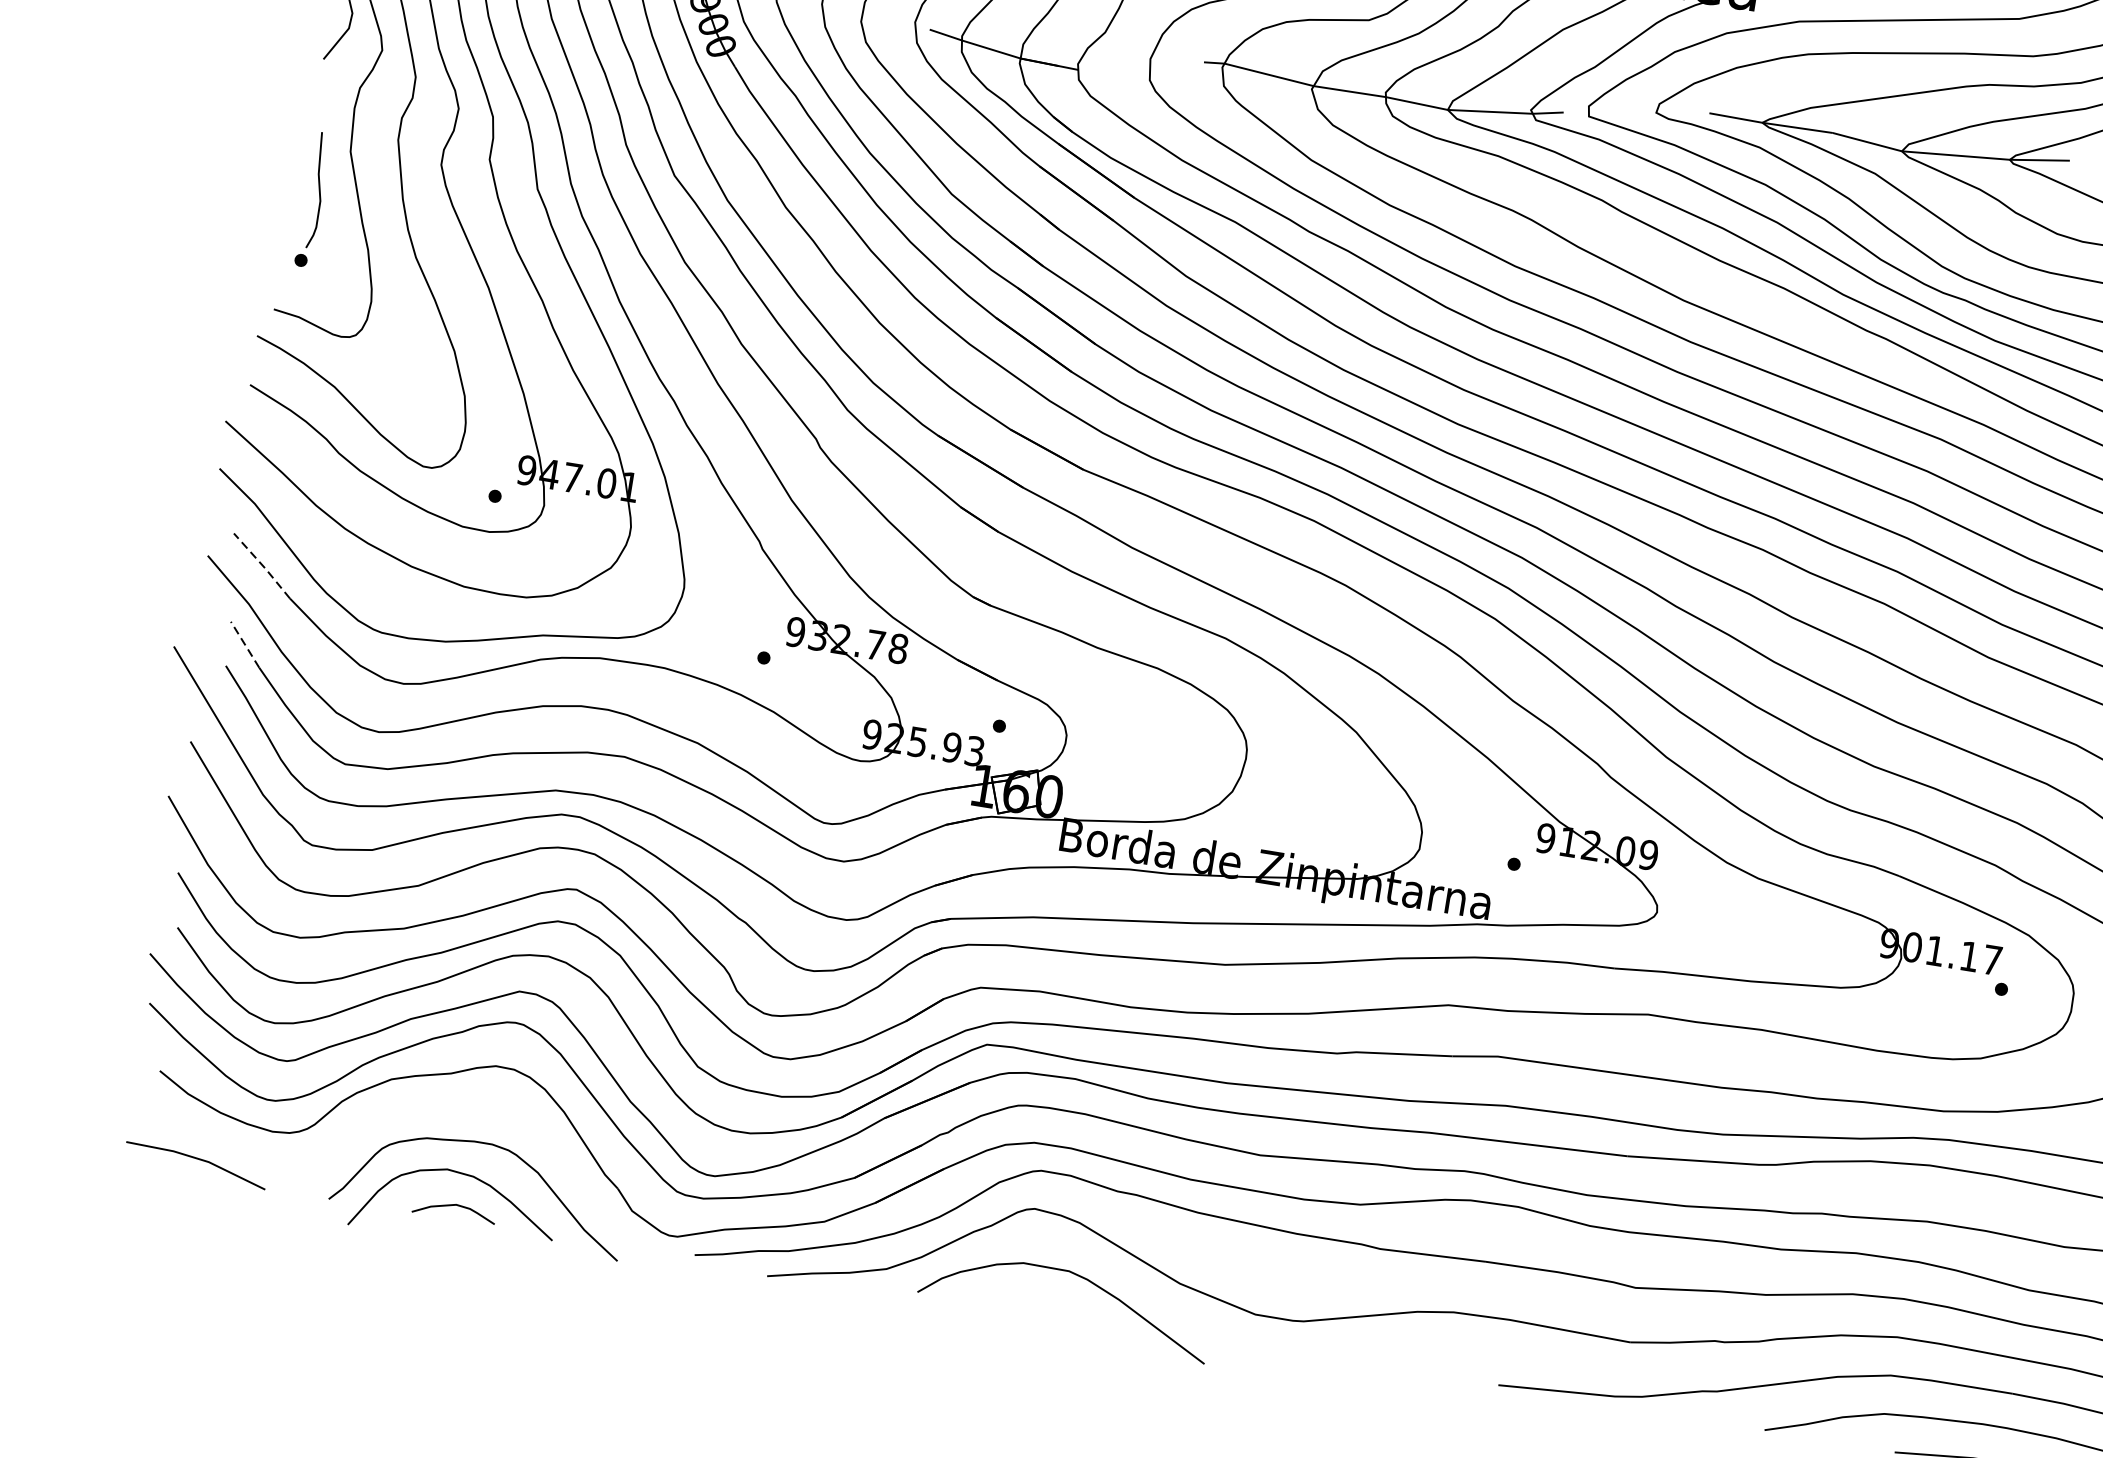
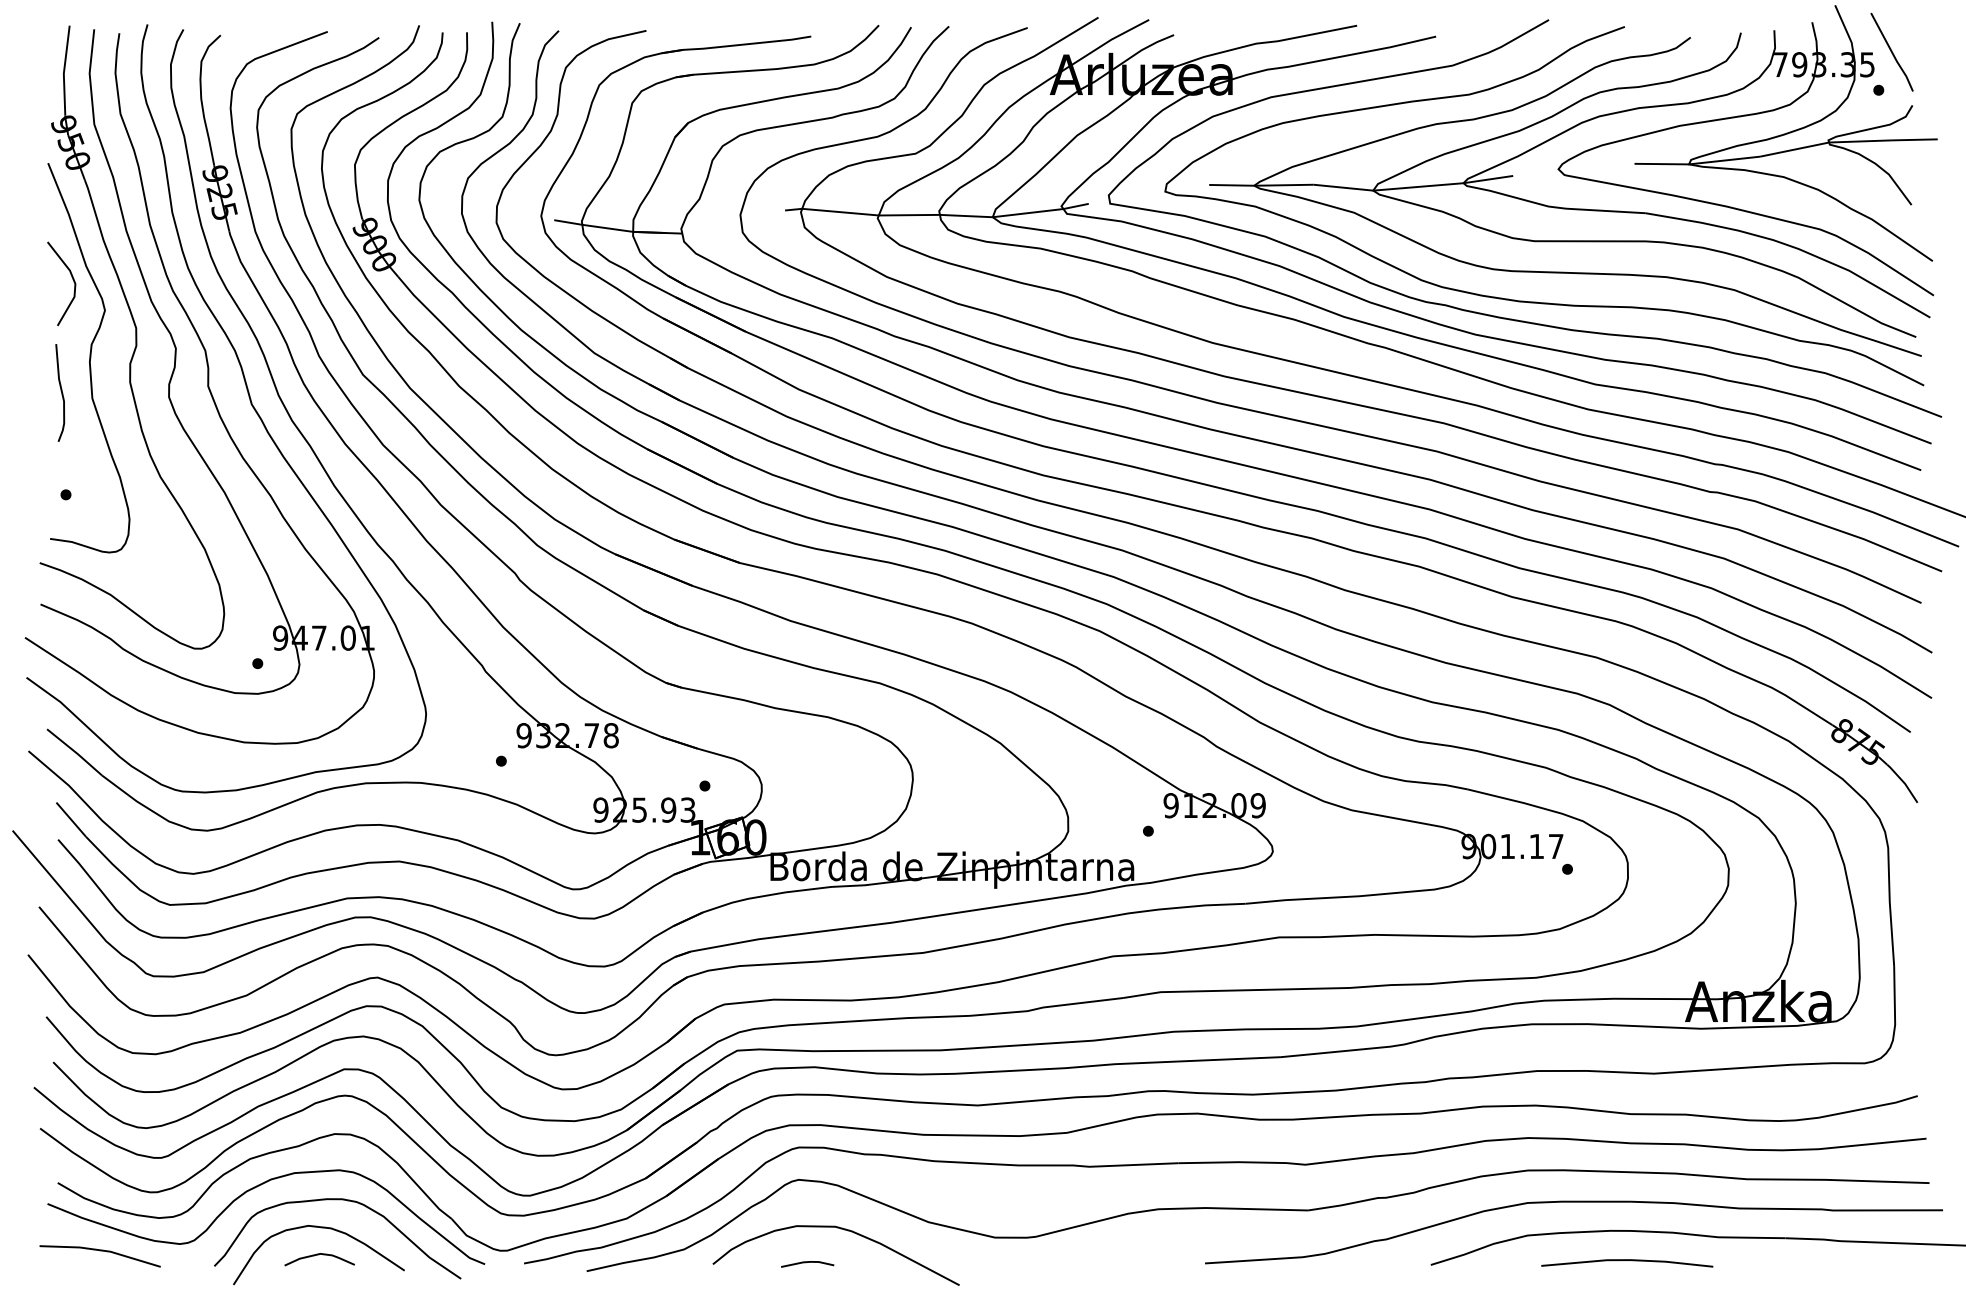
curve: (318, 188) -> (60, 391), moved
line: (263, 566) -> (75, 752), dashed -> solid
line: (245, 644) -> (71, 819), dashed -> solid
curve: (389, 1116) -> (253, 1189), added
line: (1029, 1308) -> (807, 1262), added

